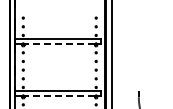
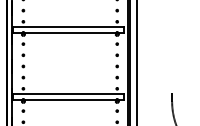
line: (59, 43) -> (69, 32), dashed -> solid
line: (59, 95) -> (69, 99), dashed -> solid

